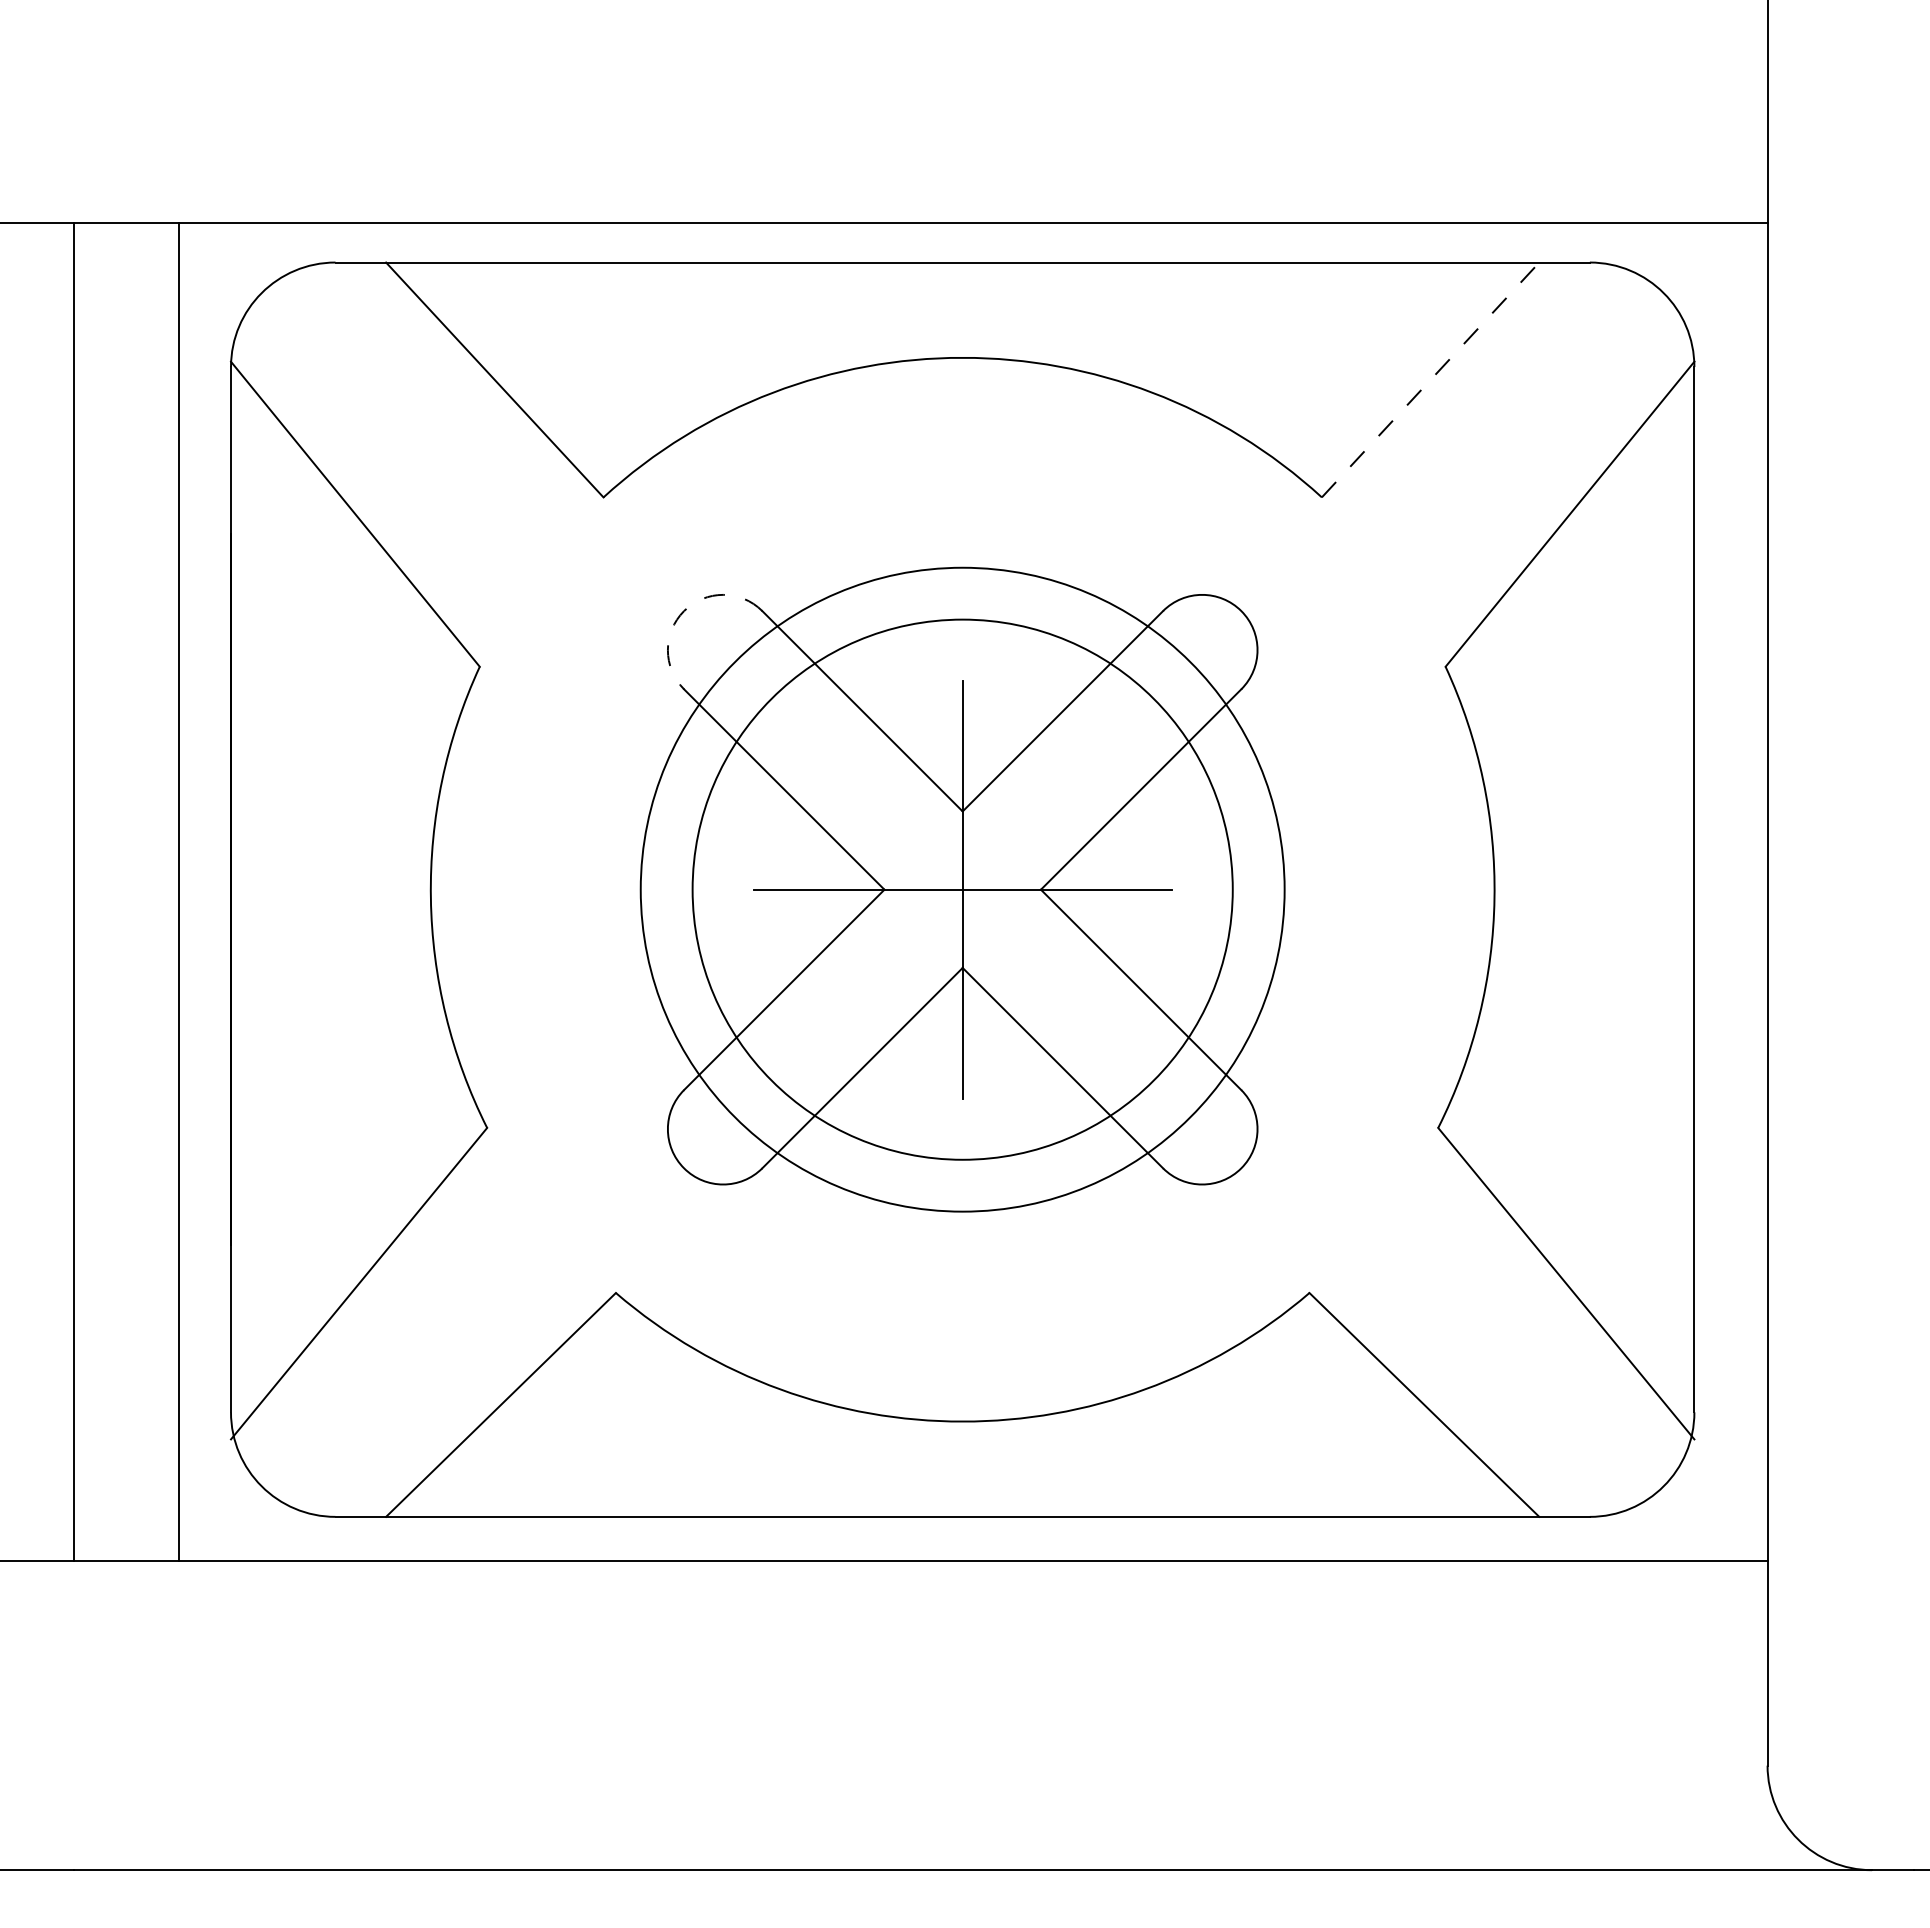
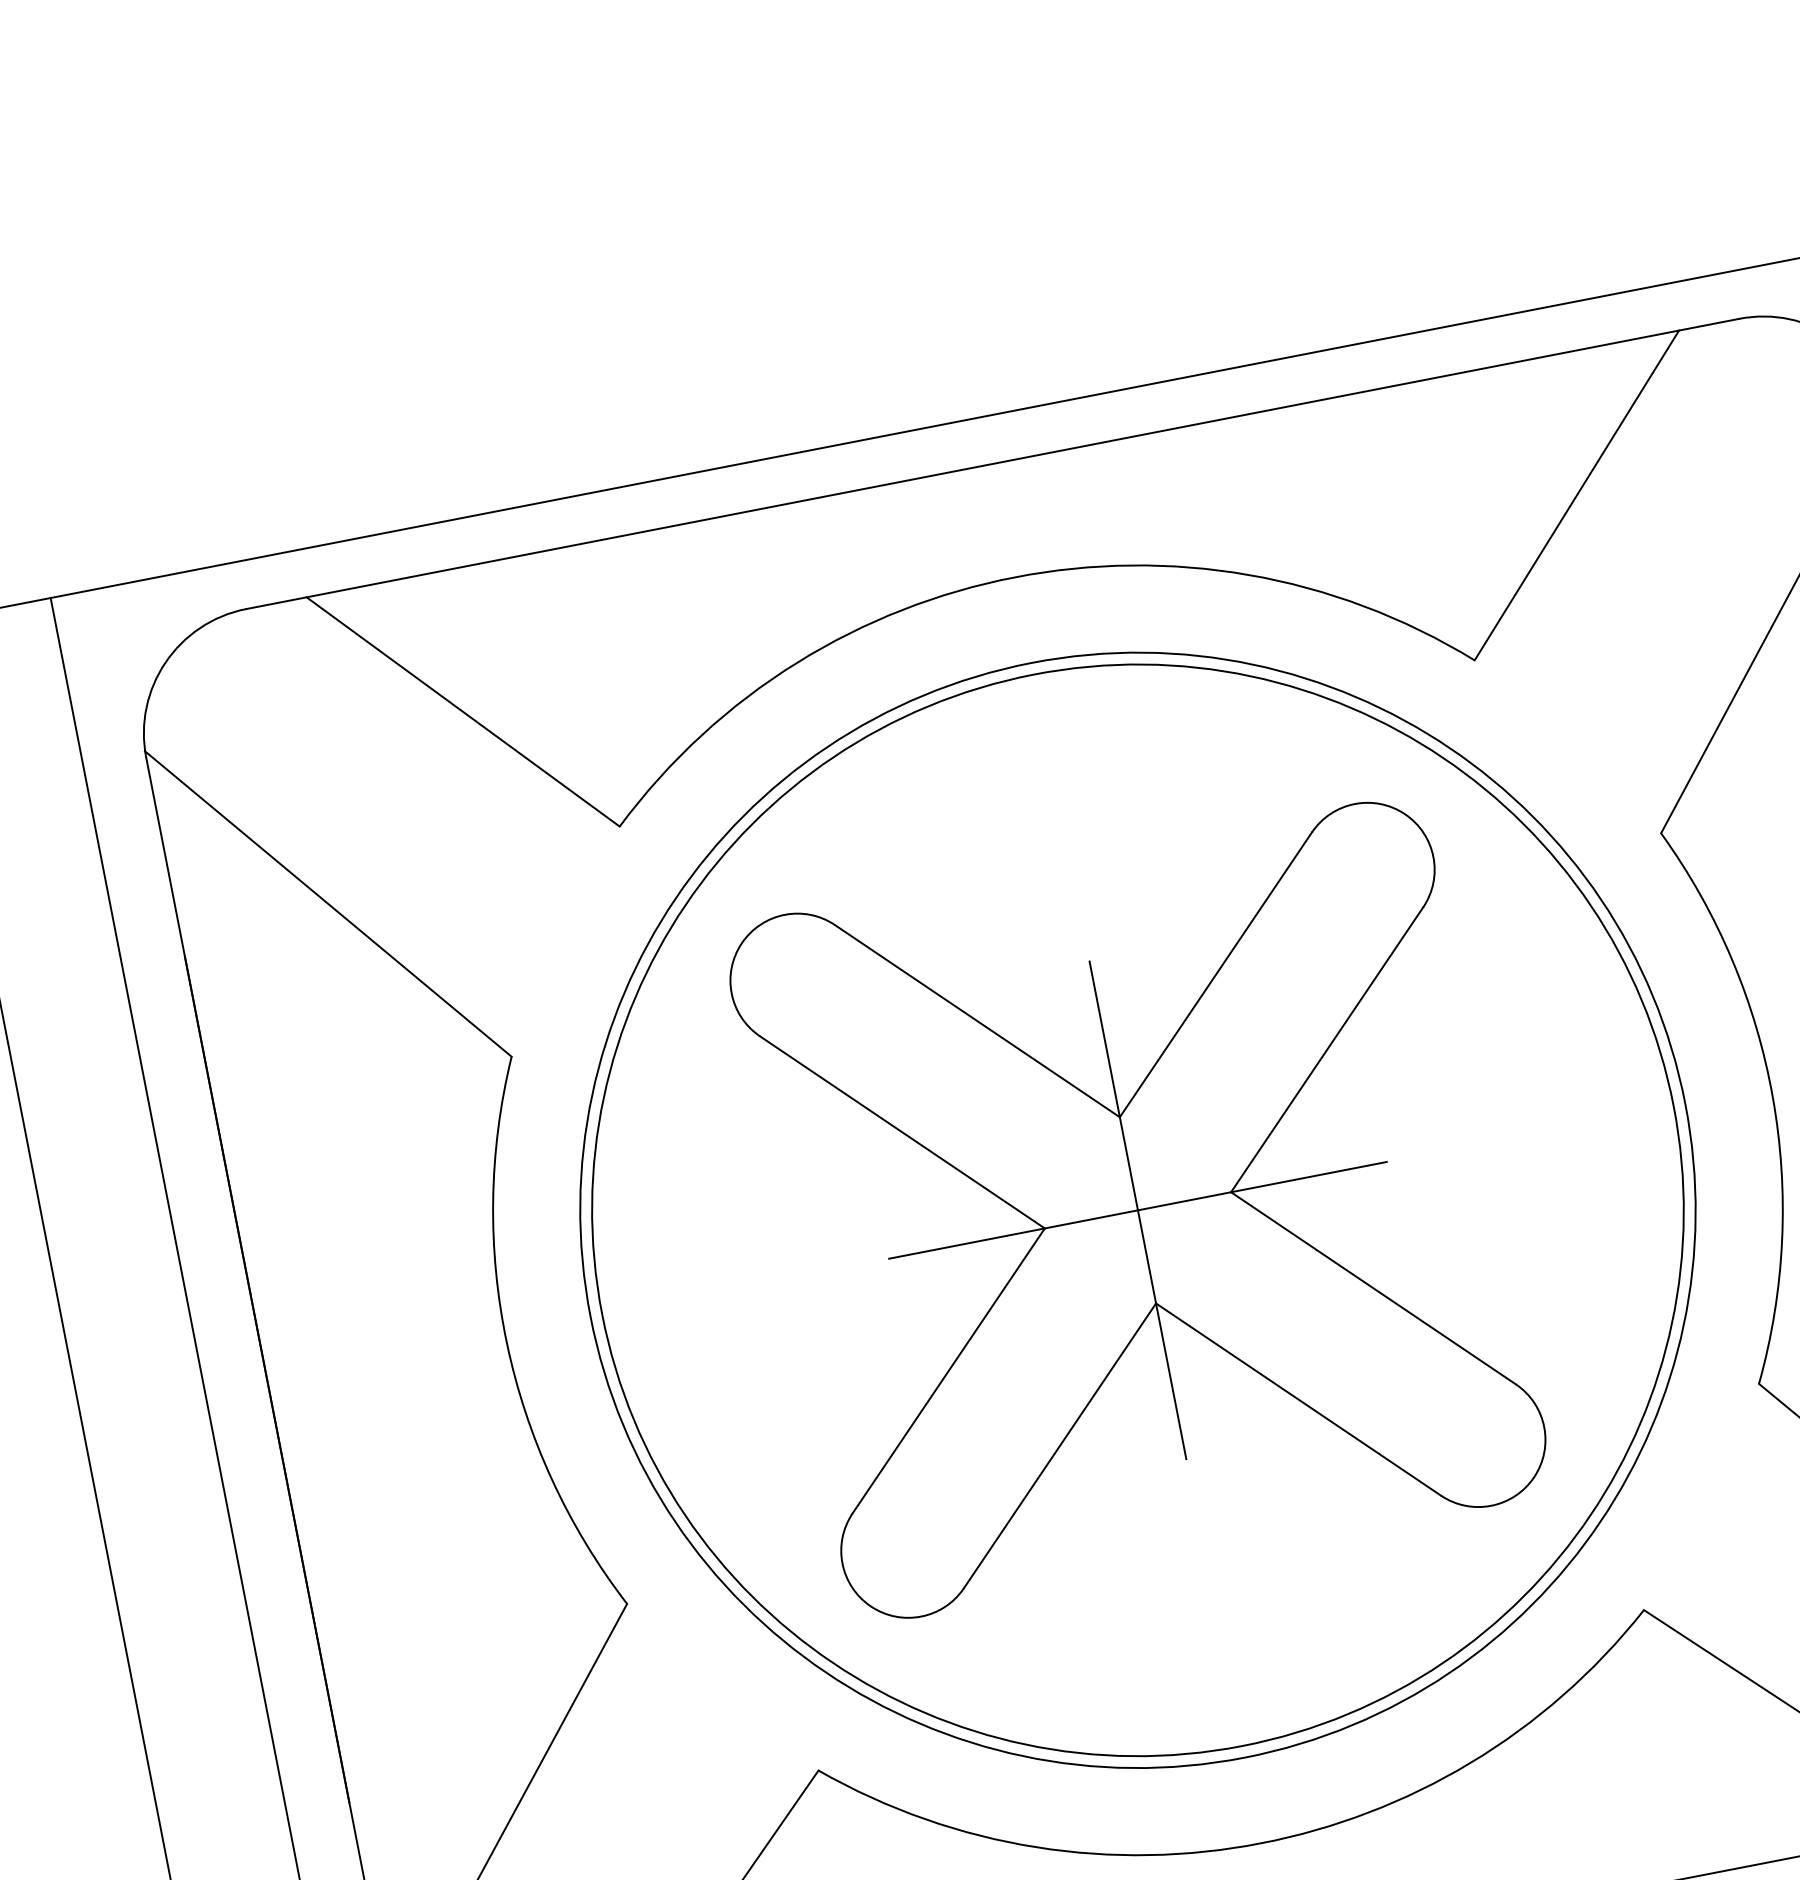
line: (1430, 379) -> (1576, 494), dashed -> solid
arc: (684, 611) -> (742, 943), dashed -> solid
circle: (962, 889) -> (1137, 1210), size x1.43
circle: (962, 889) -> (1137, 1210), size x1.67

